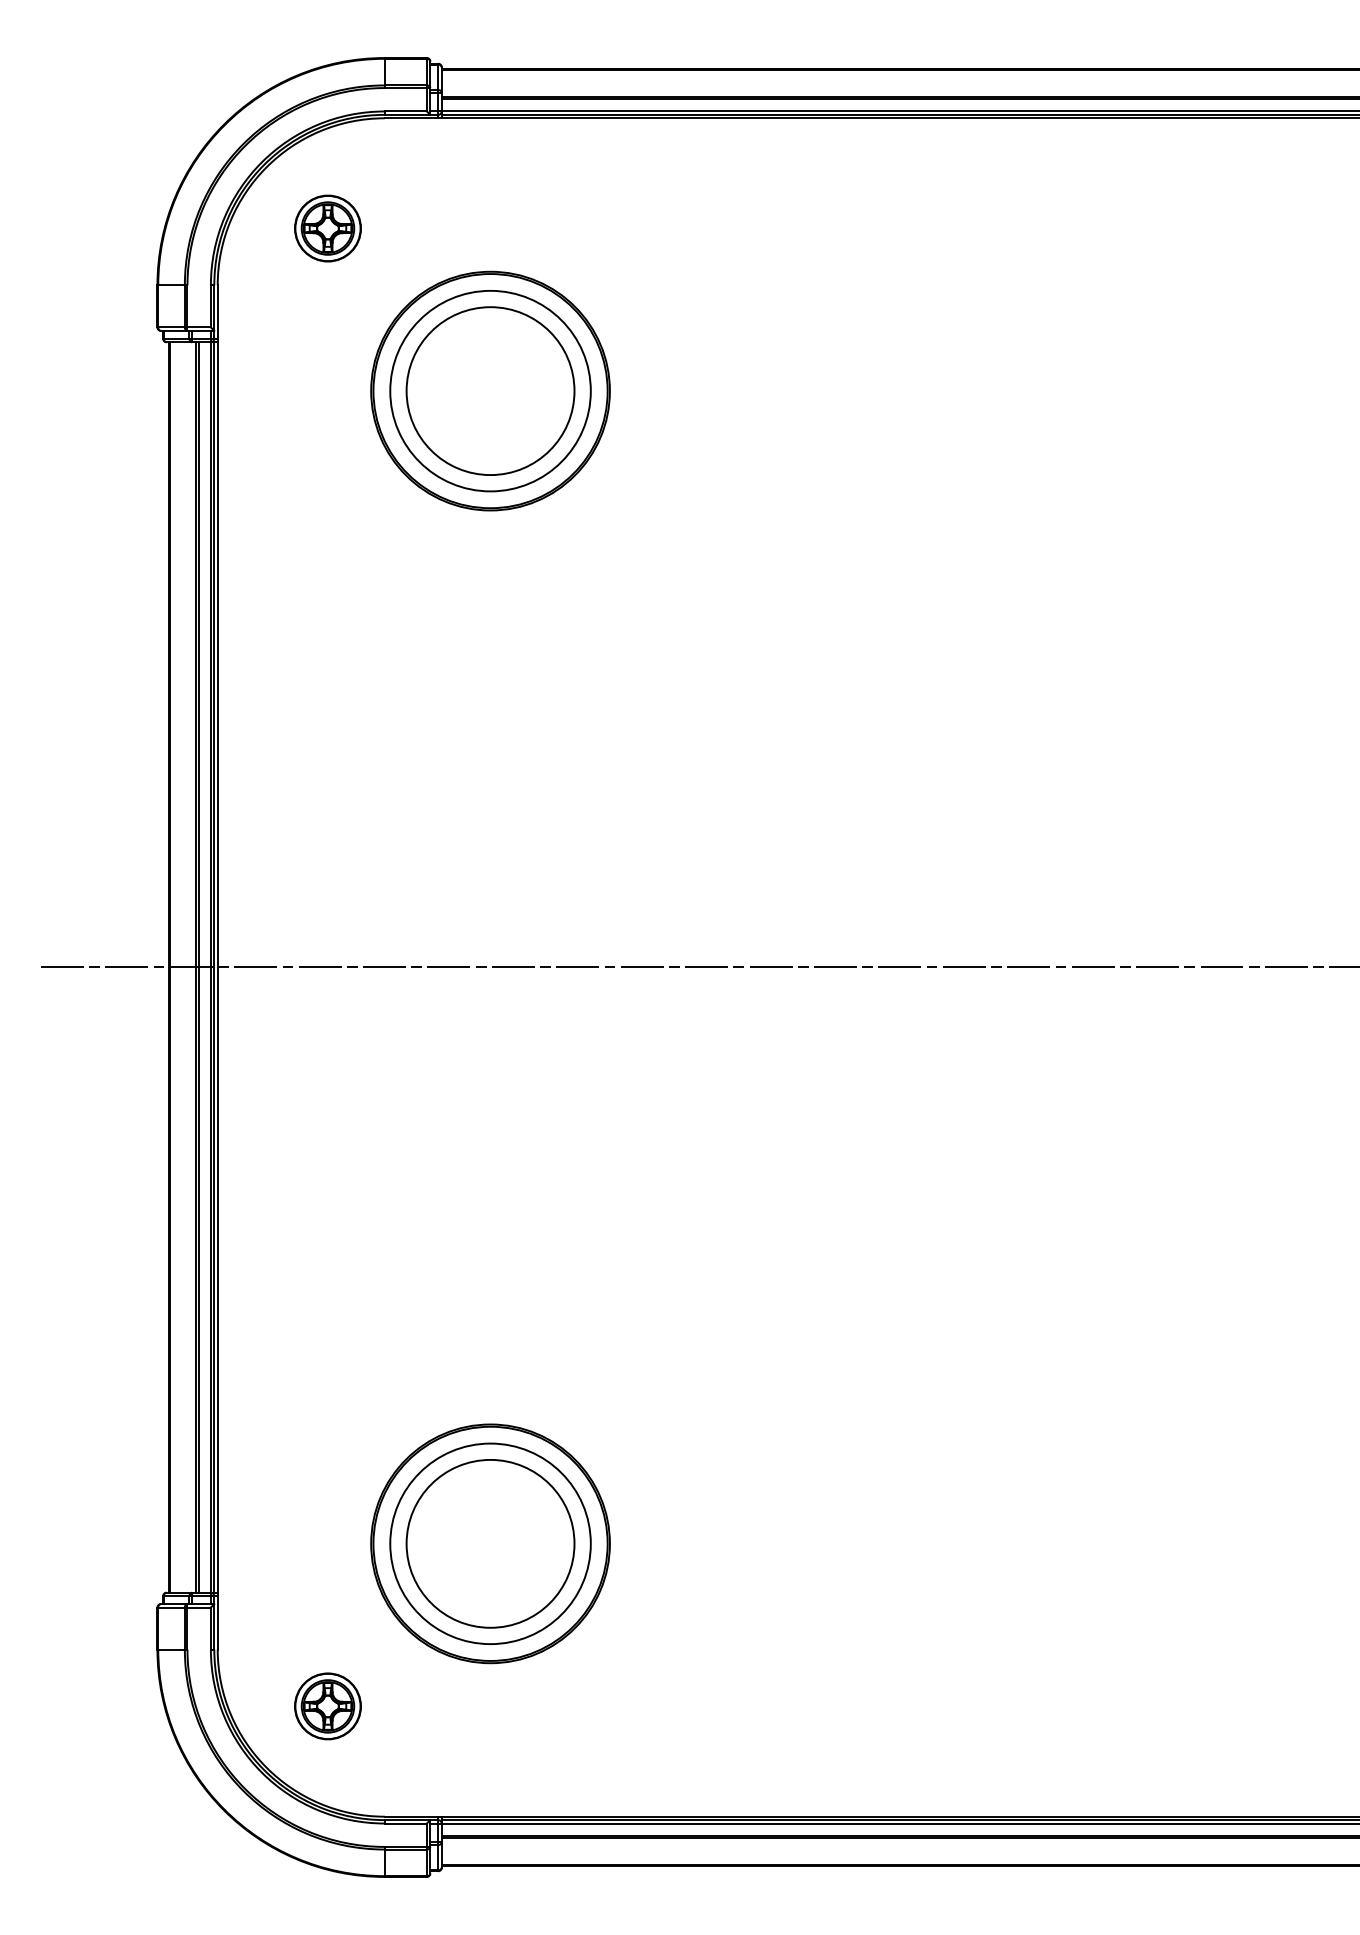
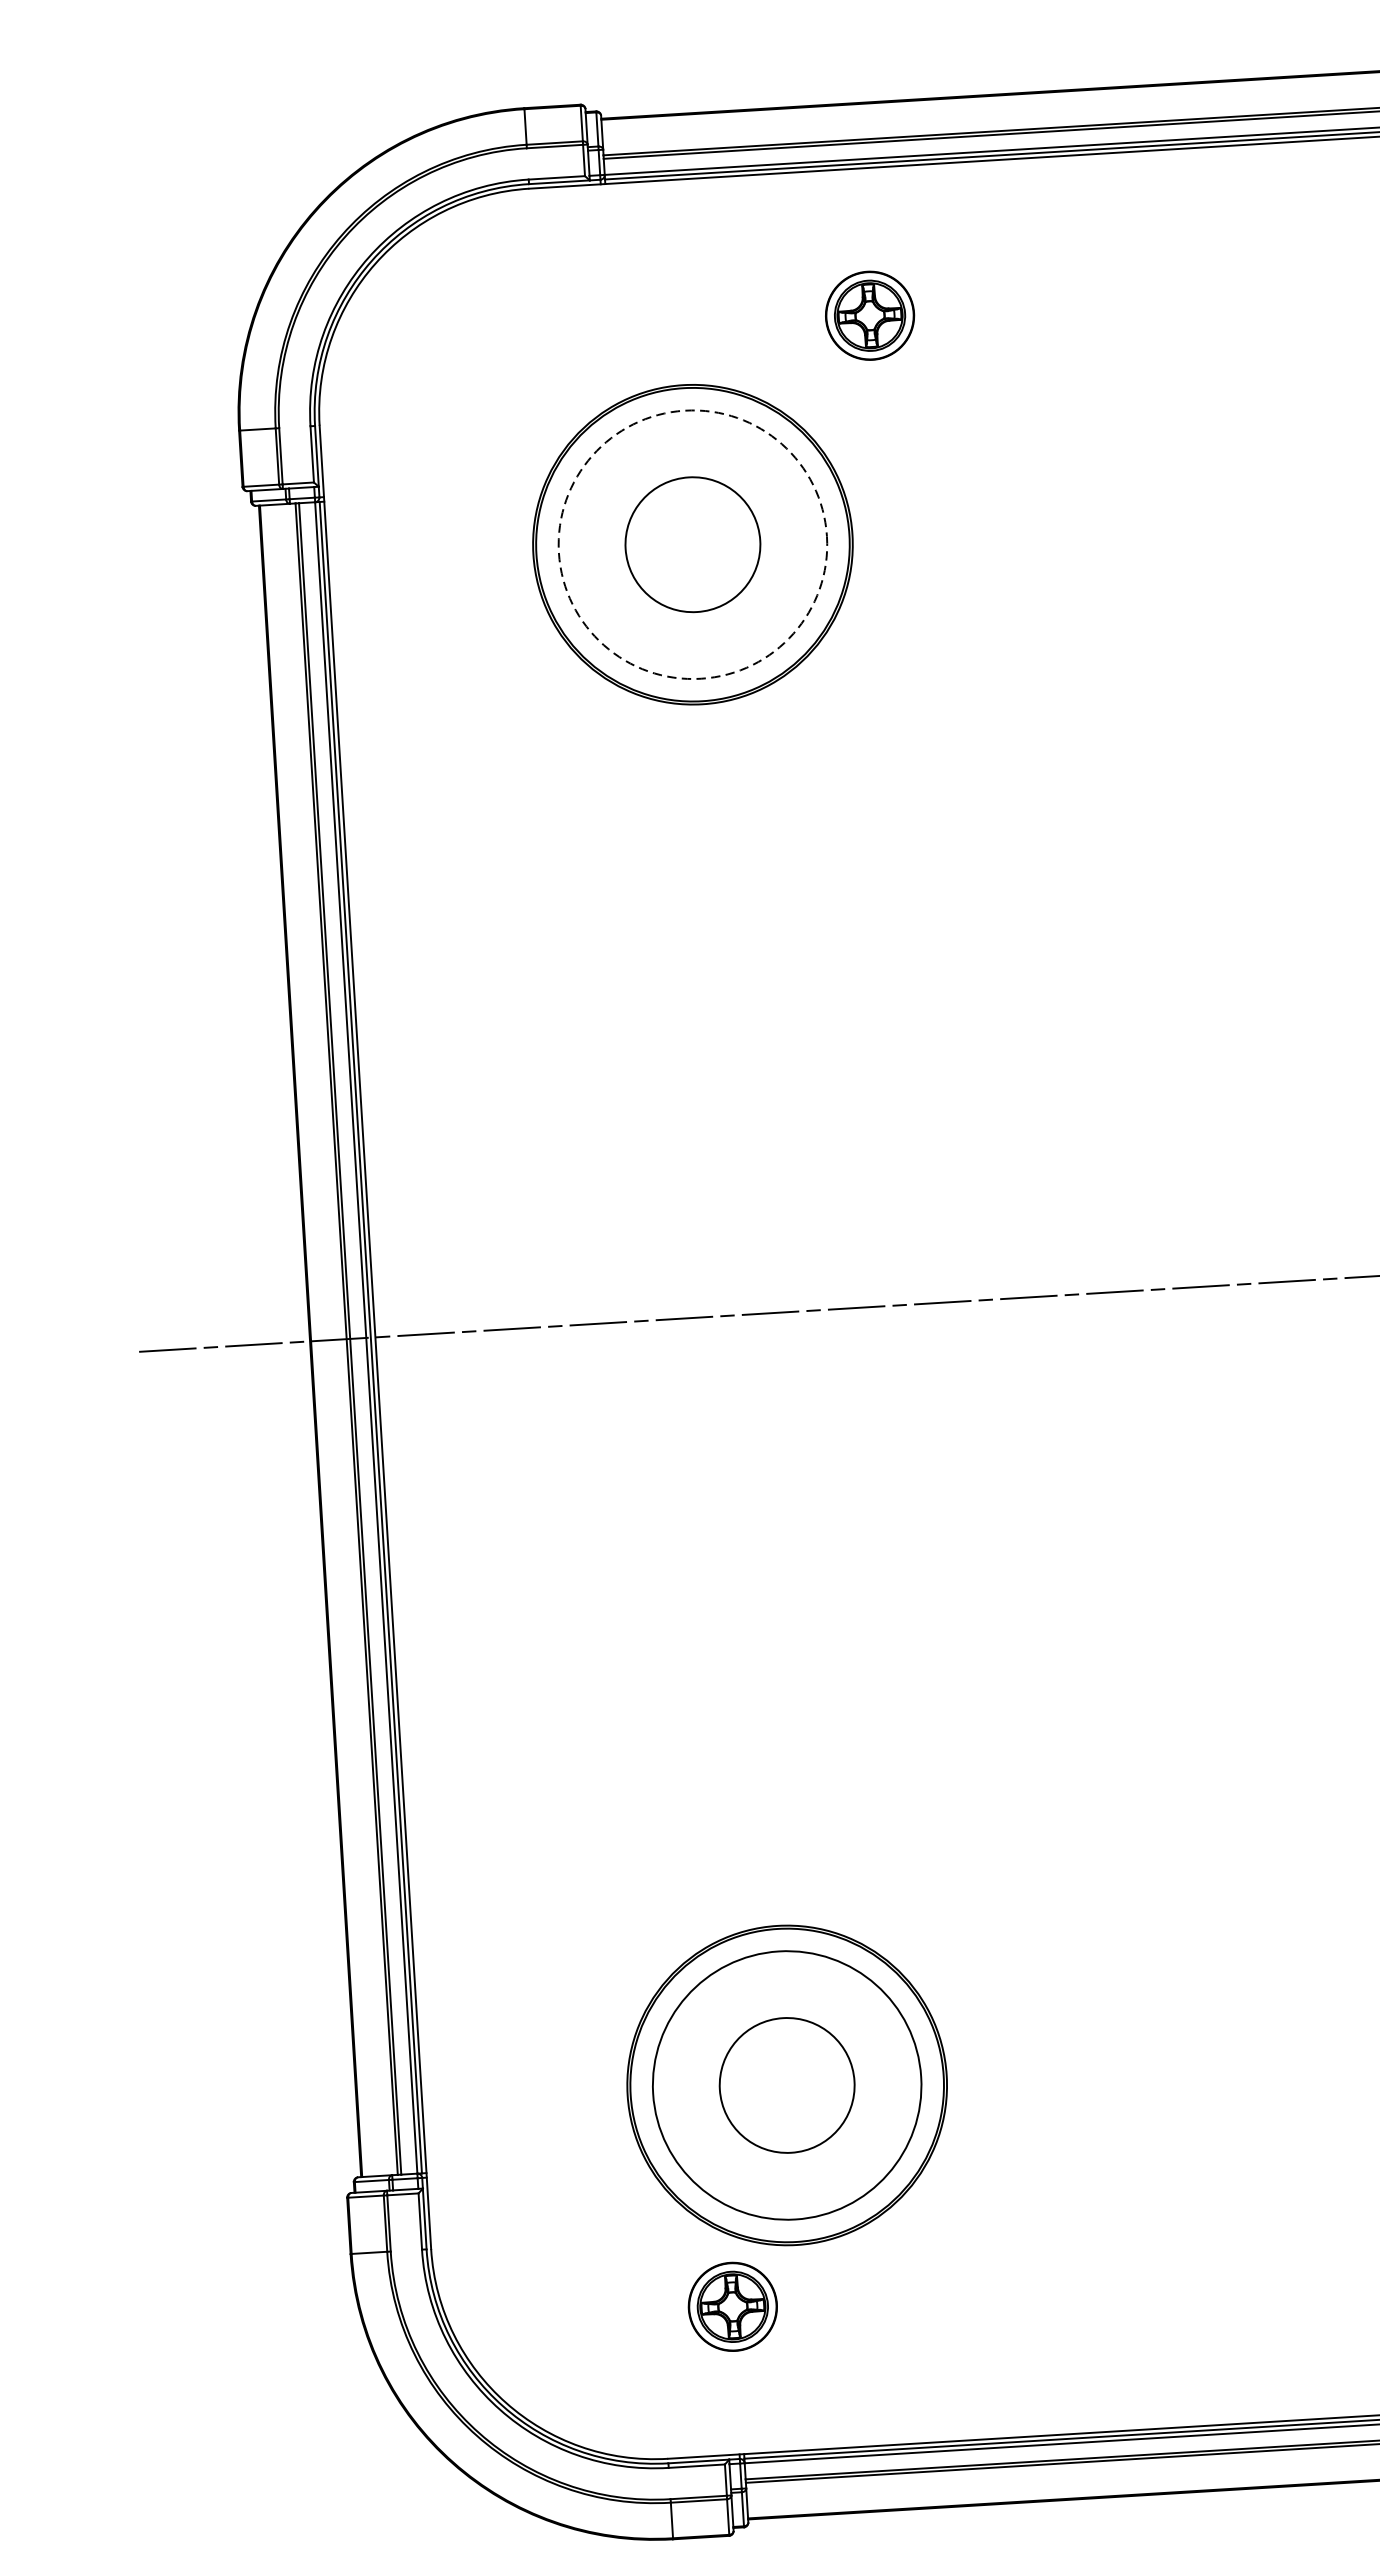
part: (327, 228) -> (869, 315), moved
circle: (490, 390) -> (692, 543), solid -> dashed
circle: (490, 391) -> (692, 545), size x0.6
circle: (490, 1543) -> (787, 2084), size x0.6
part: (327, 1706) -> (732, 2307), moved

